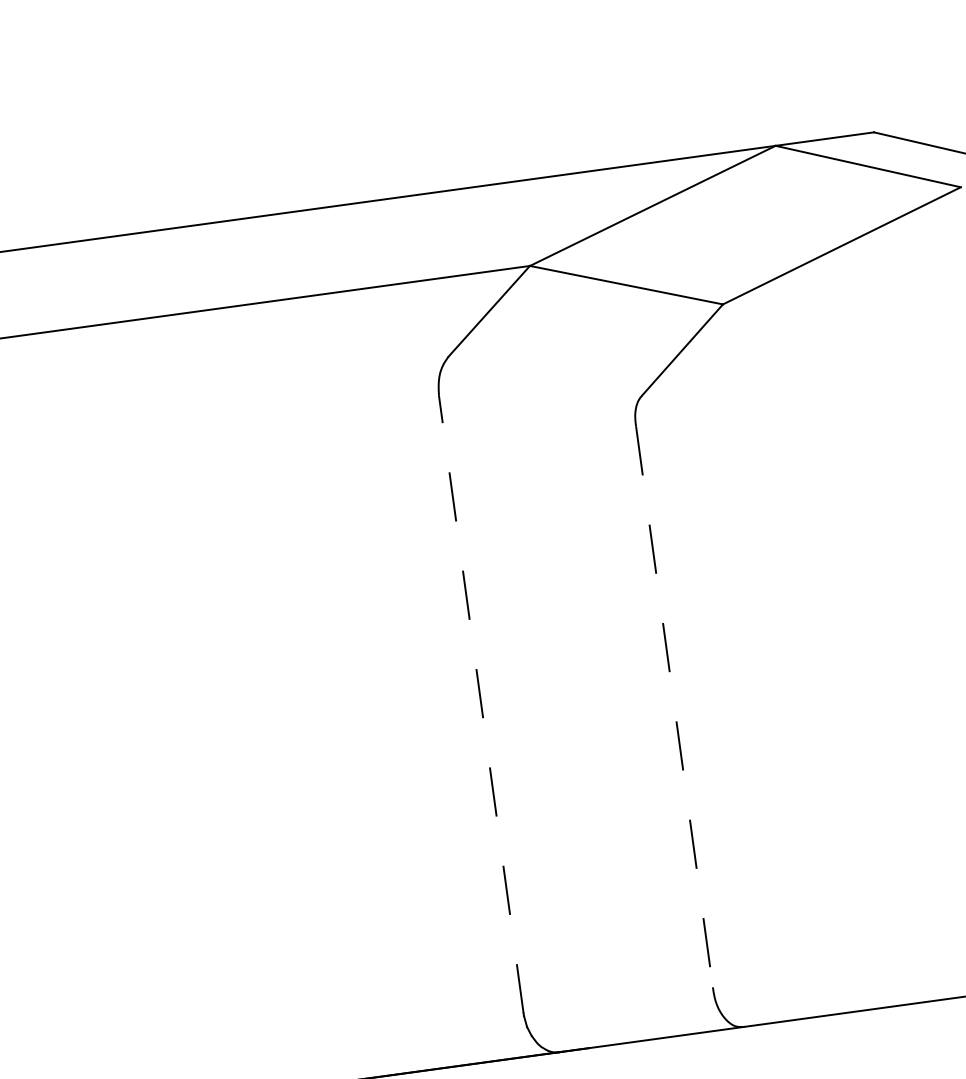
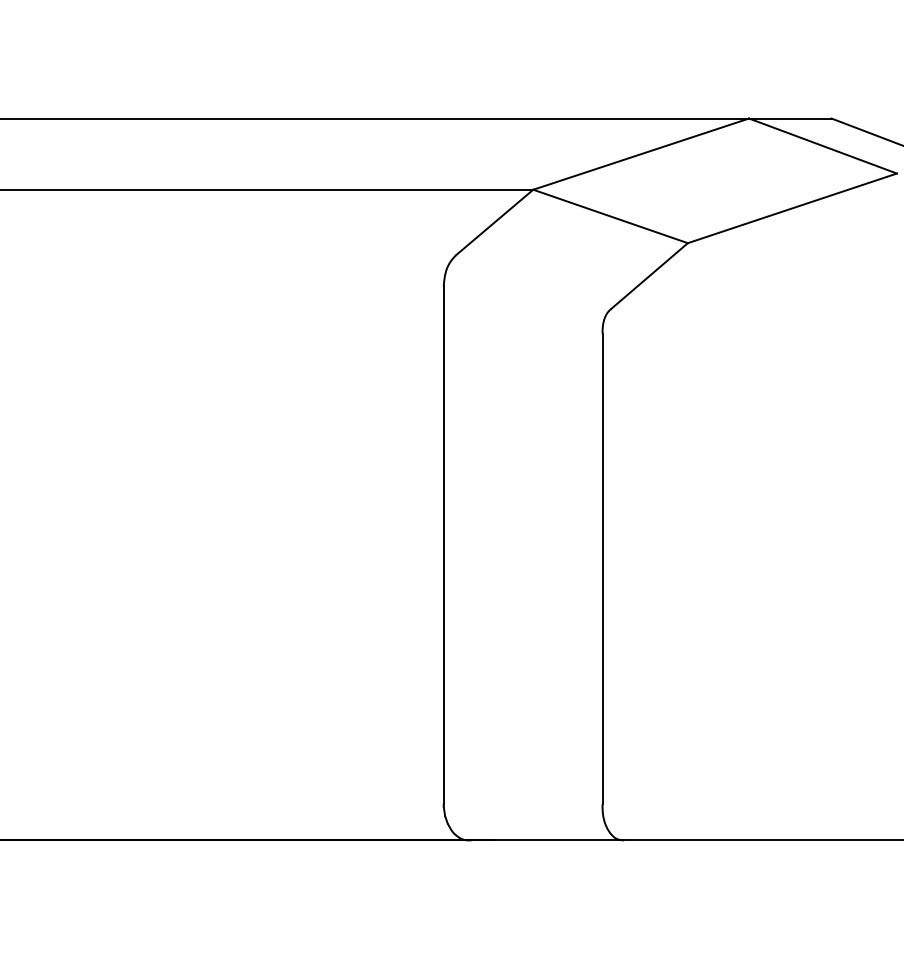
line: (481, 704) -> (443, 545), dashed -> solid
line: (674, 707) -> (602, 569), dashed -> solid

